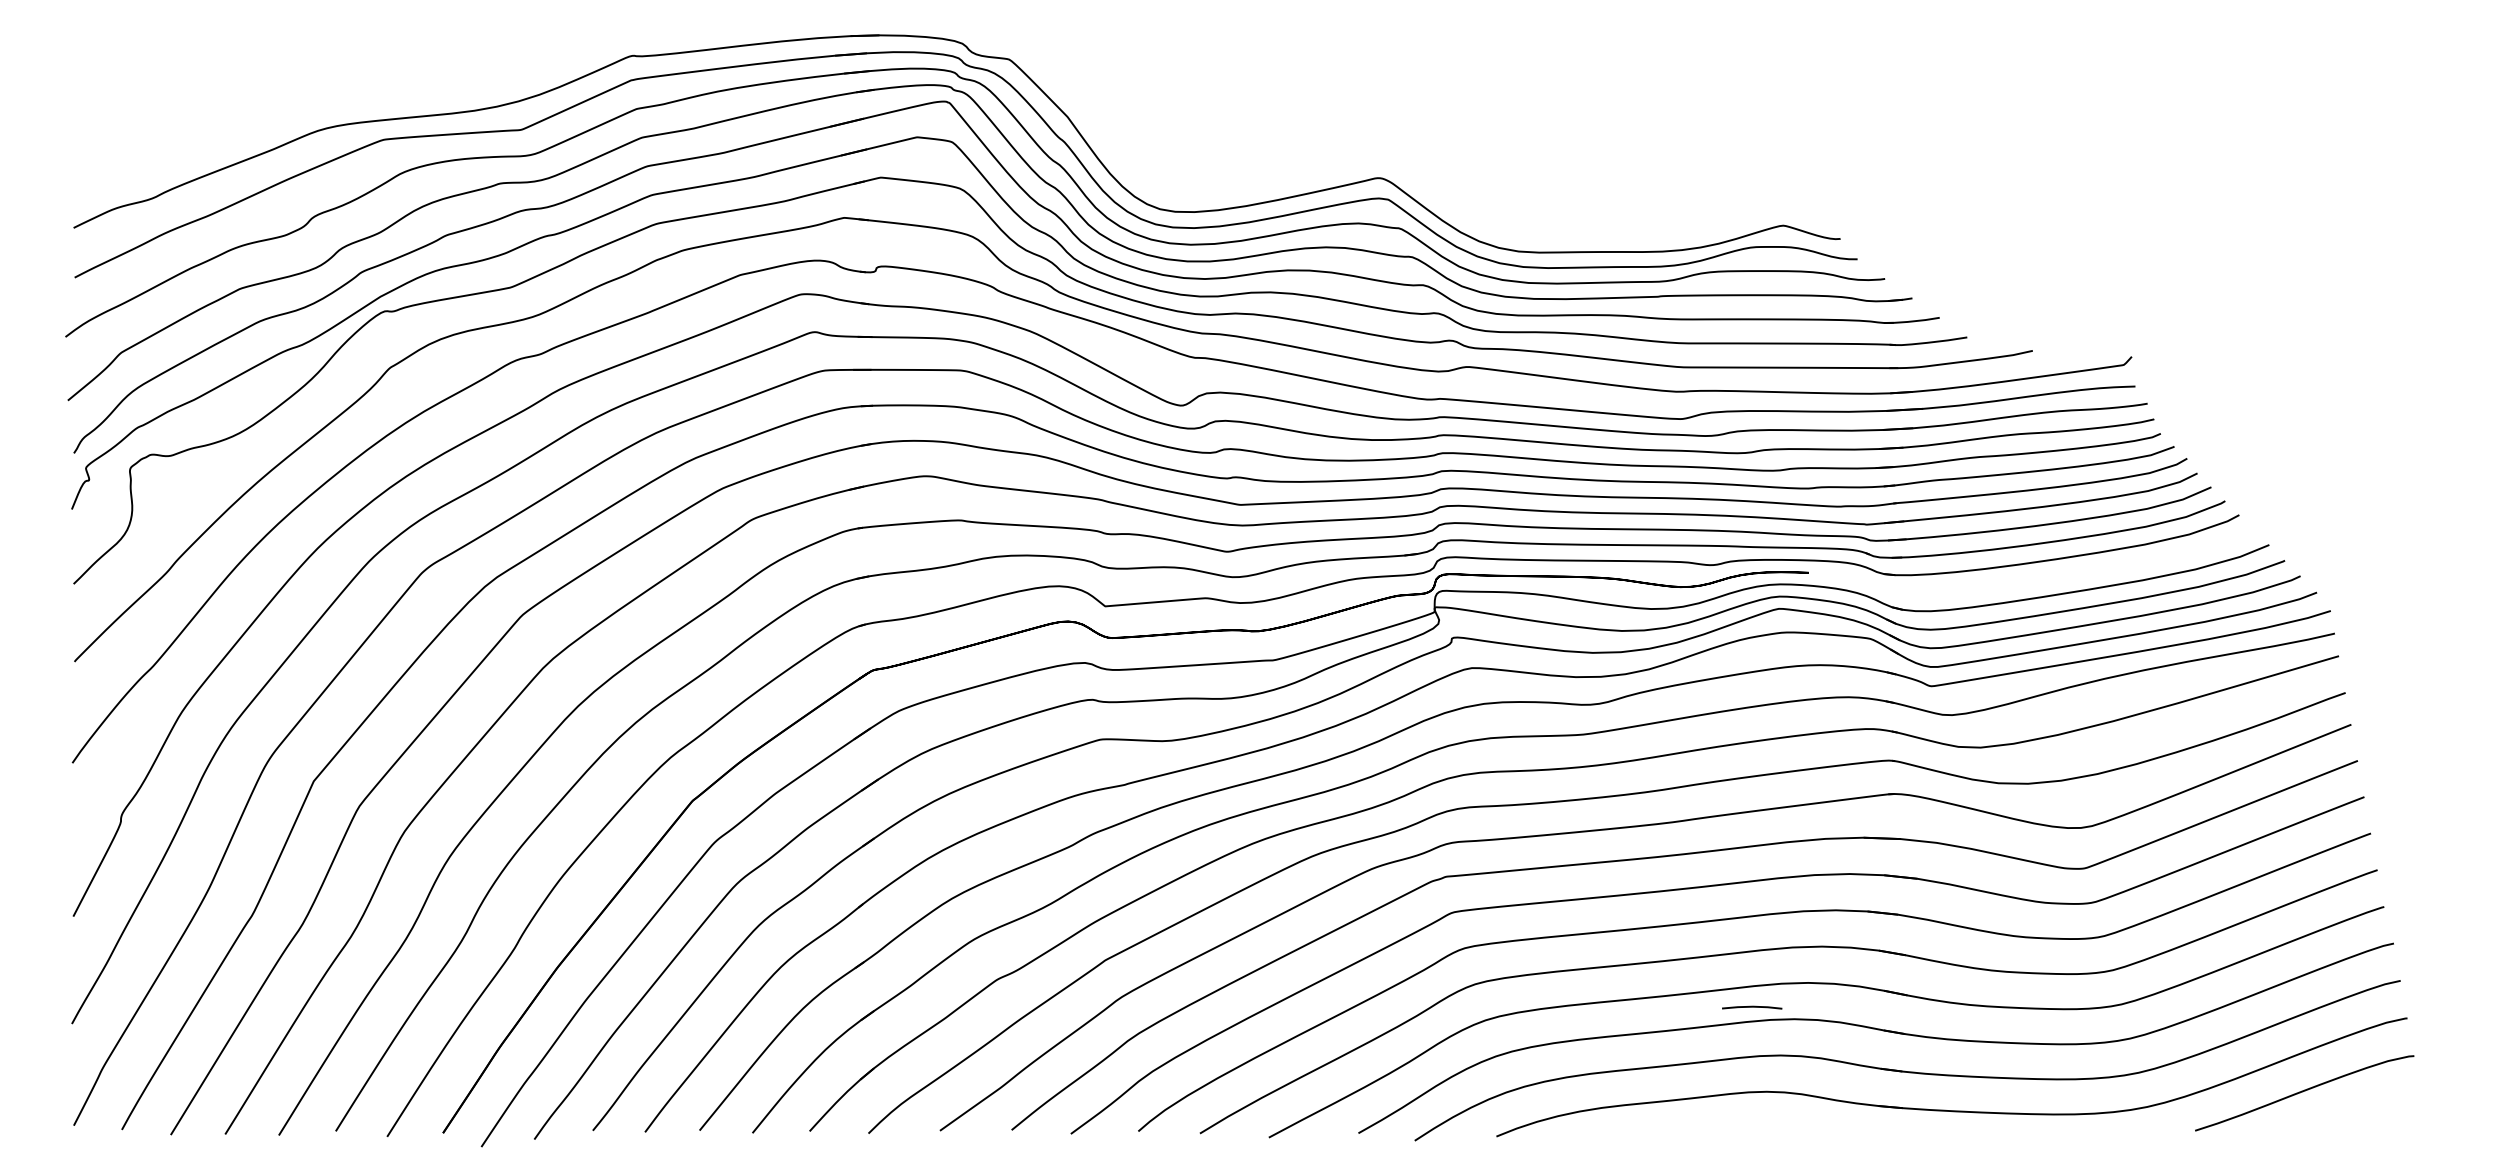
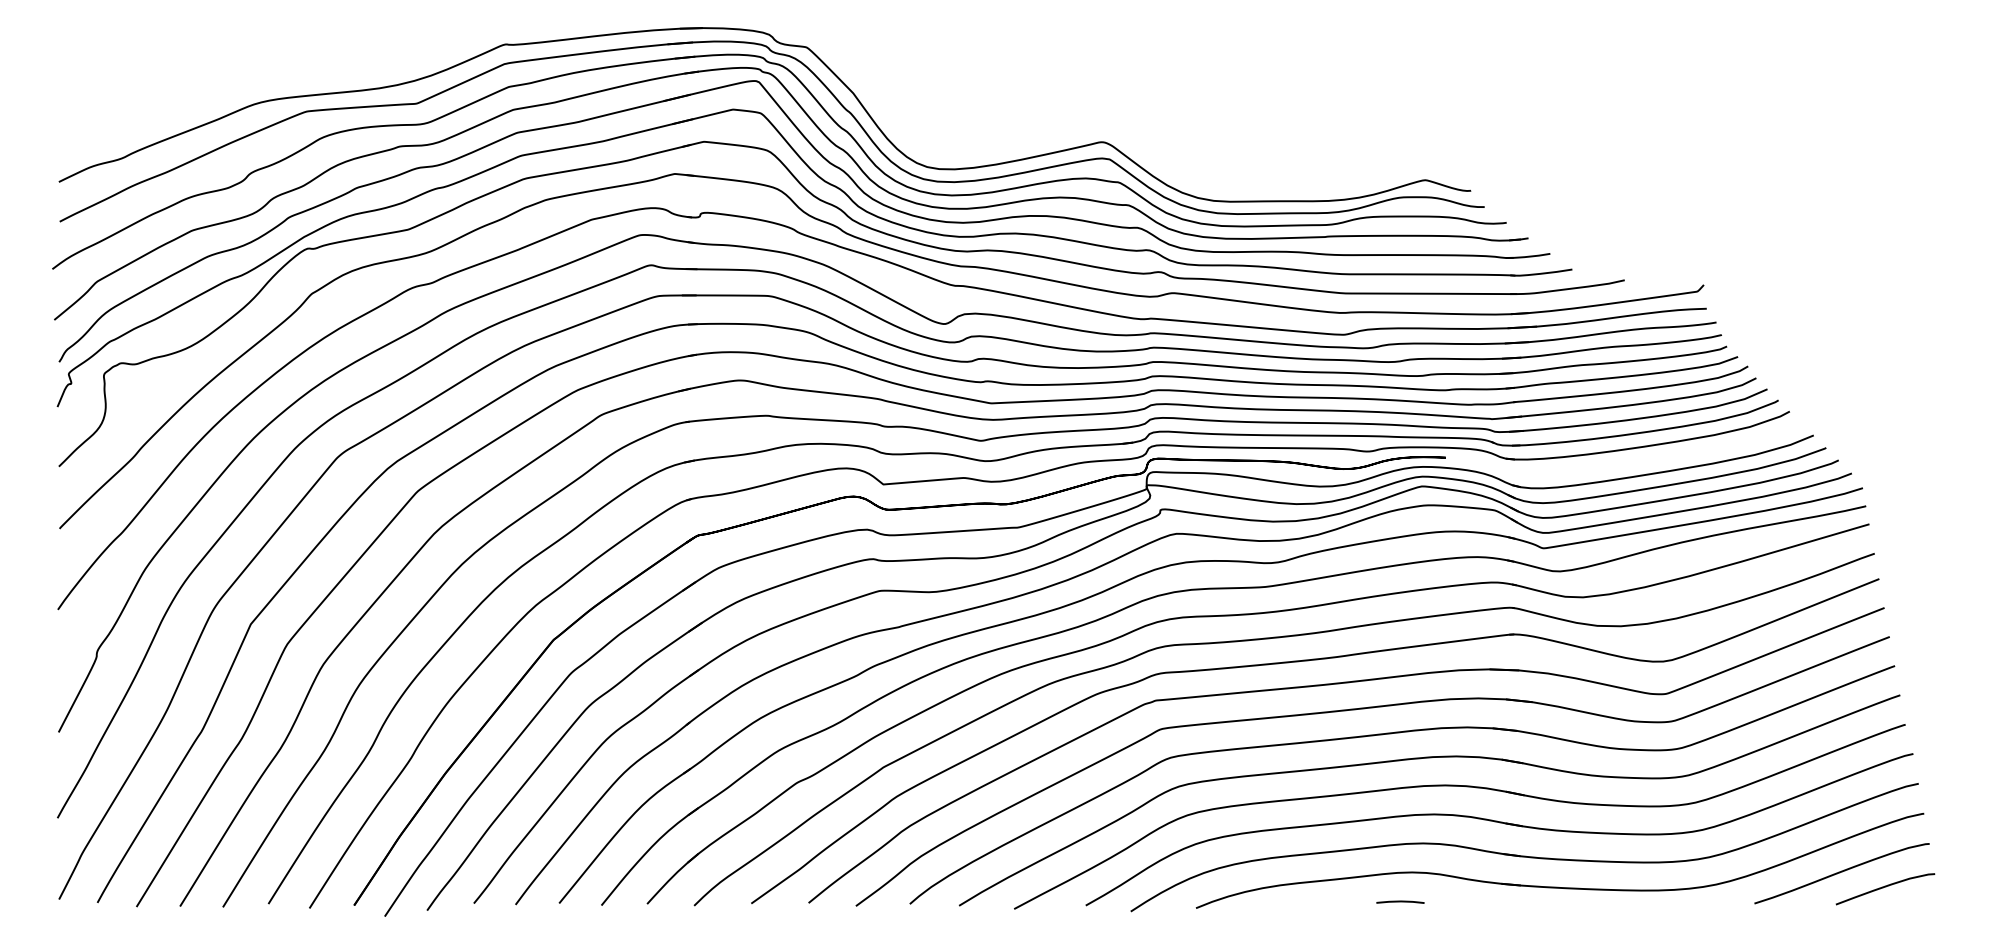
line: (1752, 1006) -> (1400, 901), moved
curve: (2359, 1110) -> (1885, 887), added

